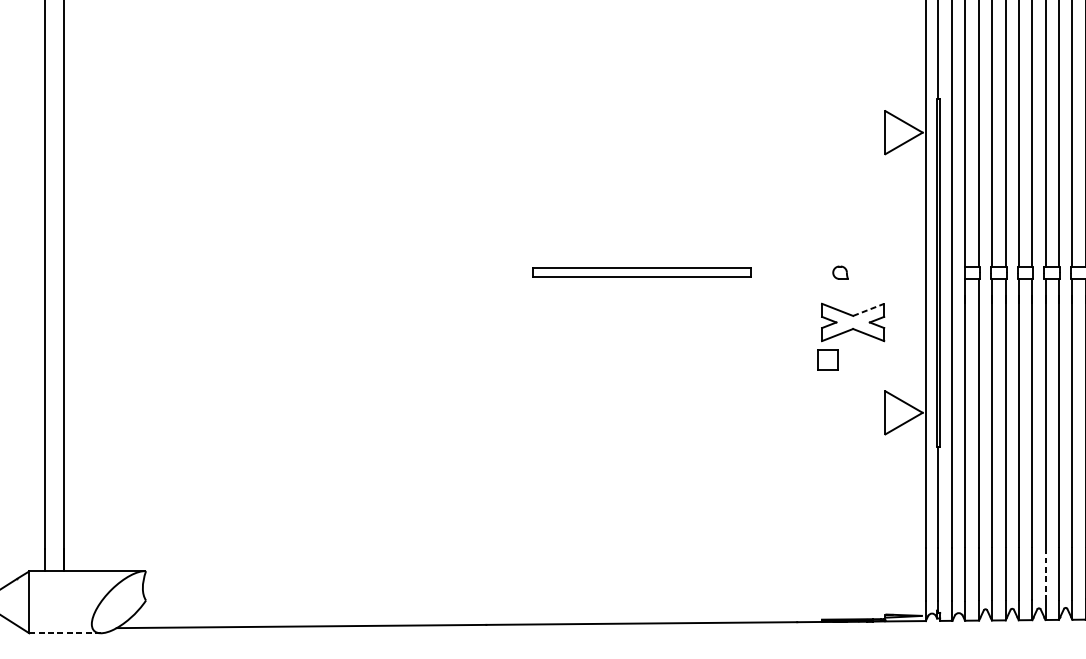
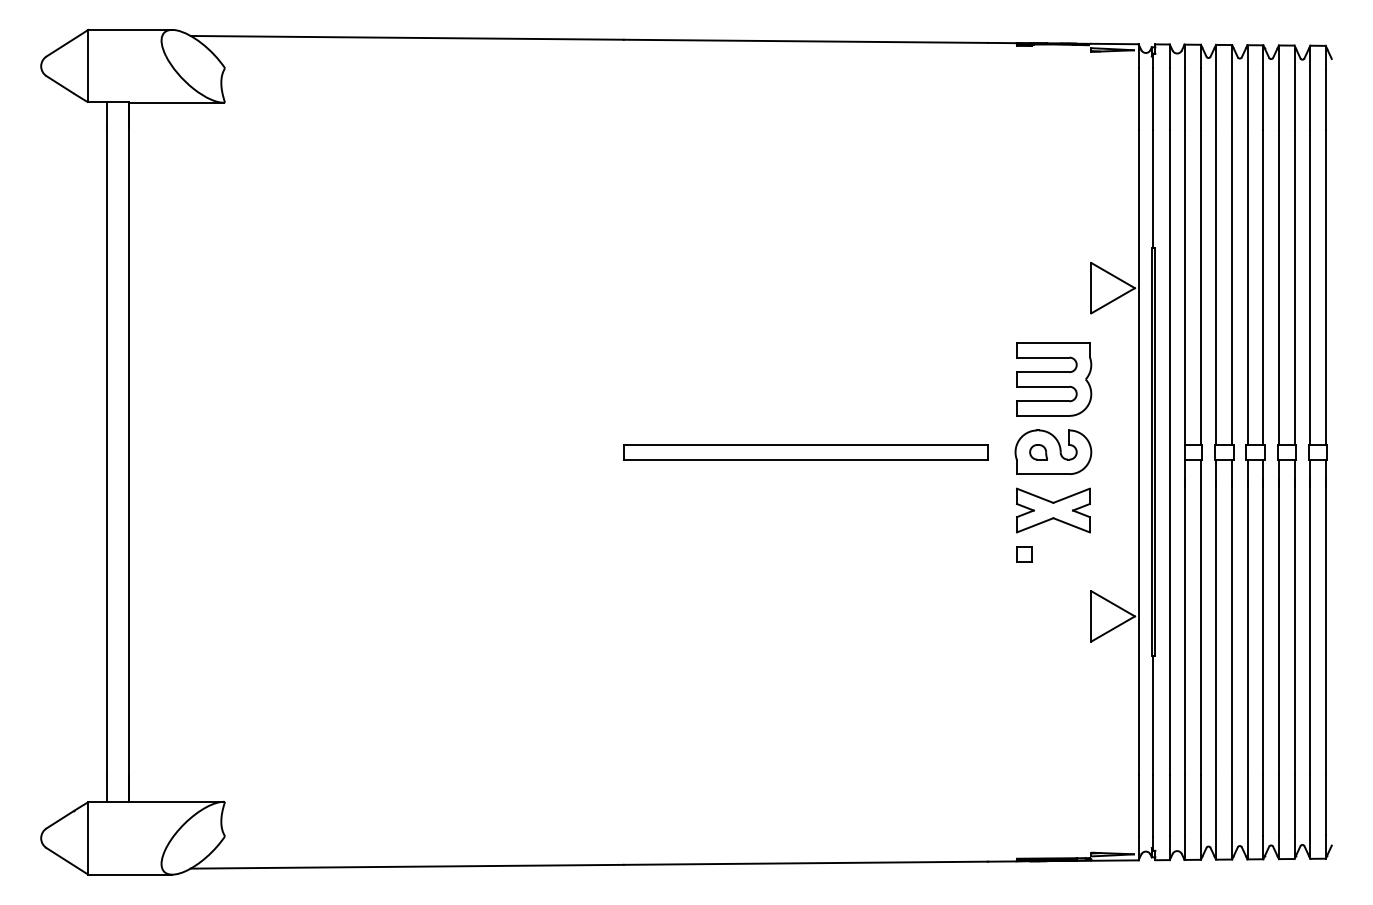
part: (854, 210) -> (1054, 379), added
part: (641, 272) -> (805, 452), size x1.43
part: (853, 272) -> (1053, 451), added
line: (868, 309) -> (1071, 495), dashed -> solid
part: (828, 359) -> (1024, 554), size x0.62
line: (1045, 574) -> (1278, 805), dashed -> solid
line: (65, 633) -> (130, 874), dashed -> solid

